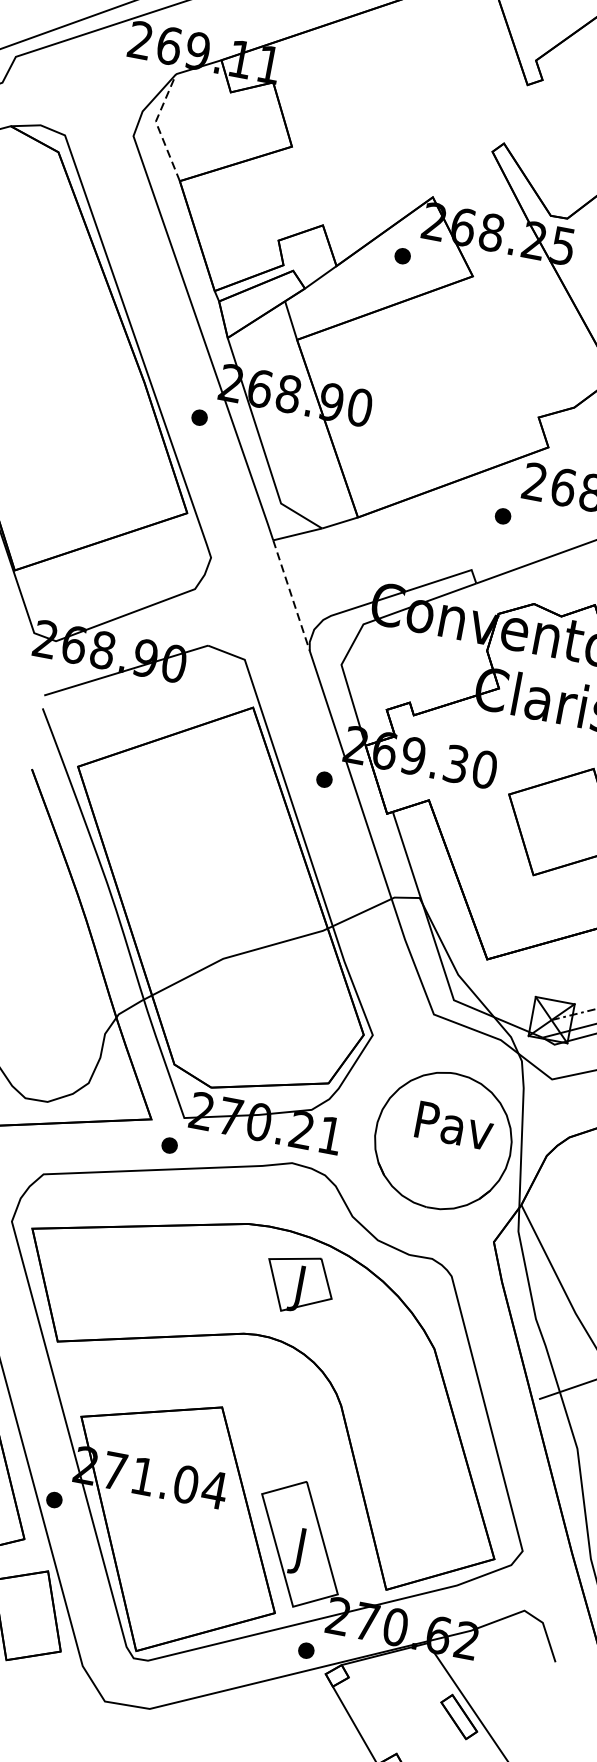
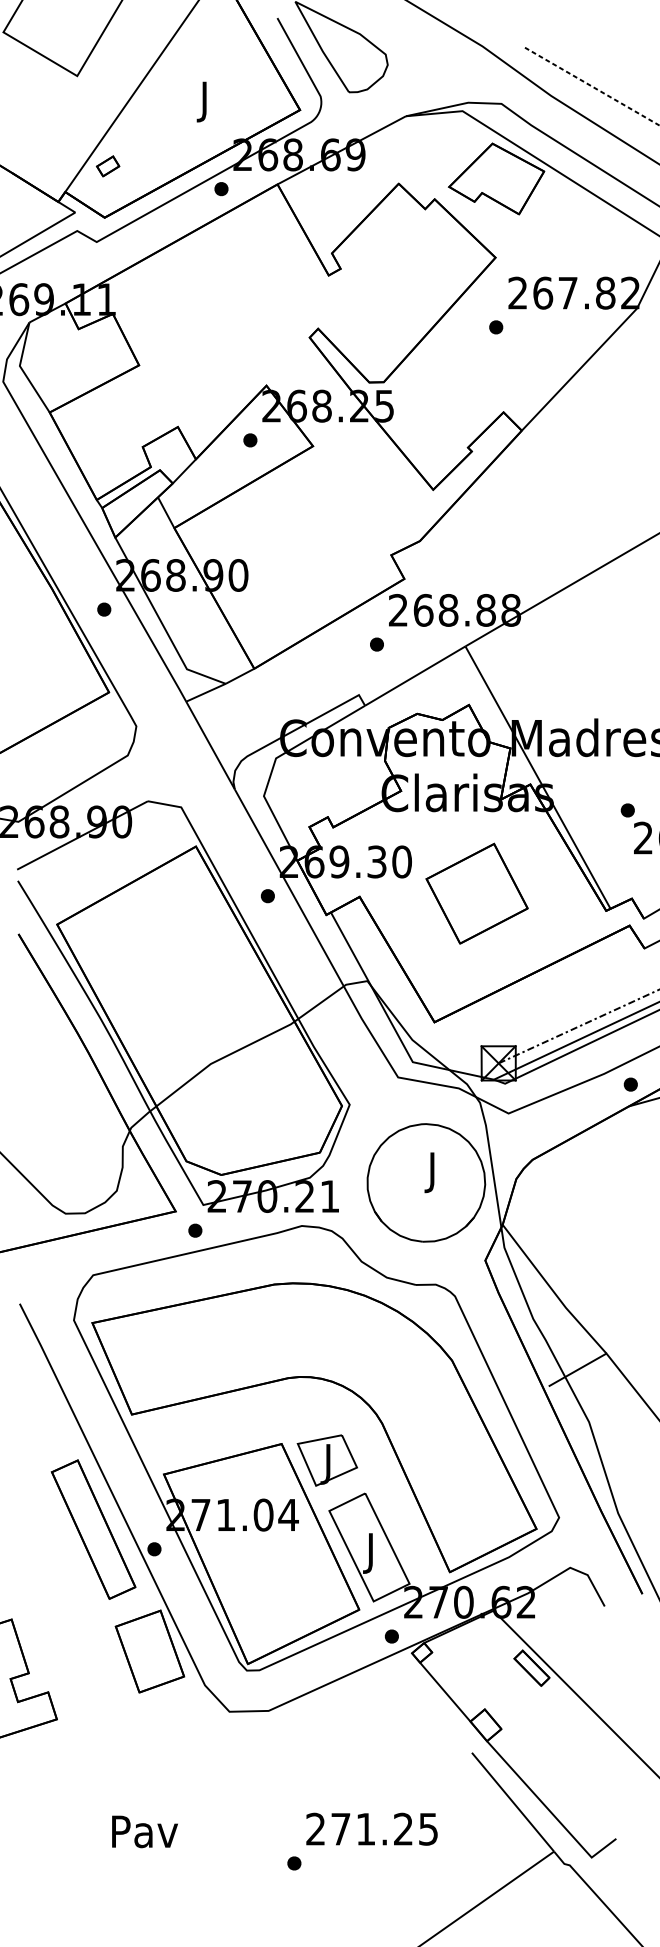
line: (157, 127) -> (22, 370), dashed -> solid
line: (291, 596) -> (210, 746), dashed -> solid
text: (453, 1130) -> (433, 1172), Pav -> J
part: (298, 1284) -> (326, 1460), moved

